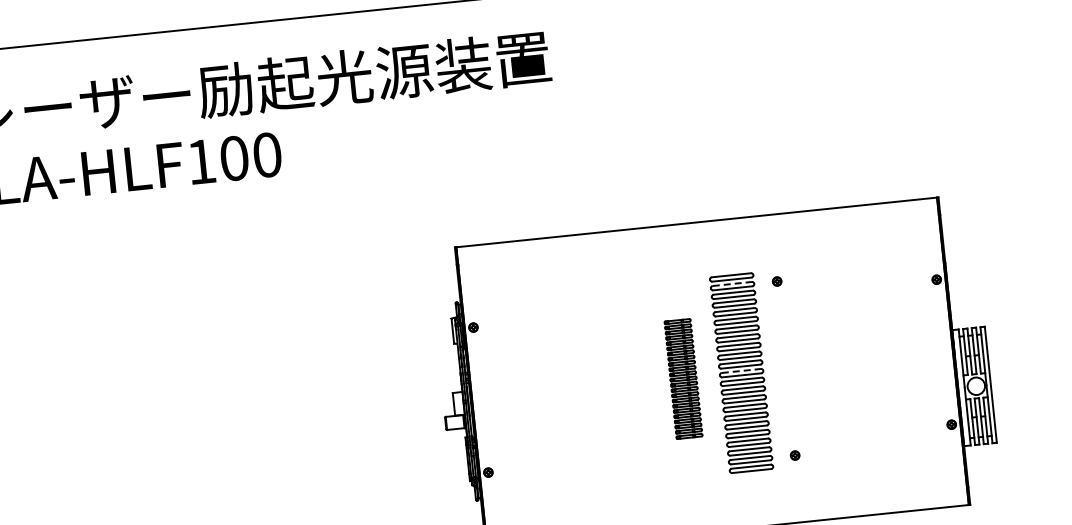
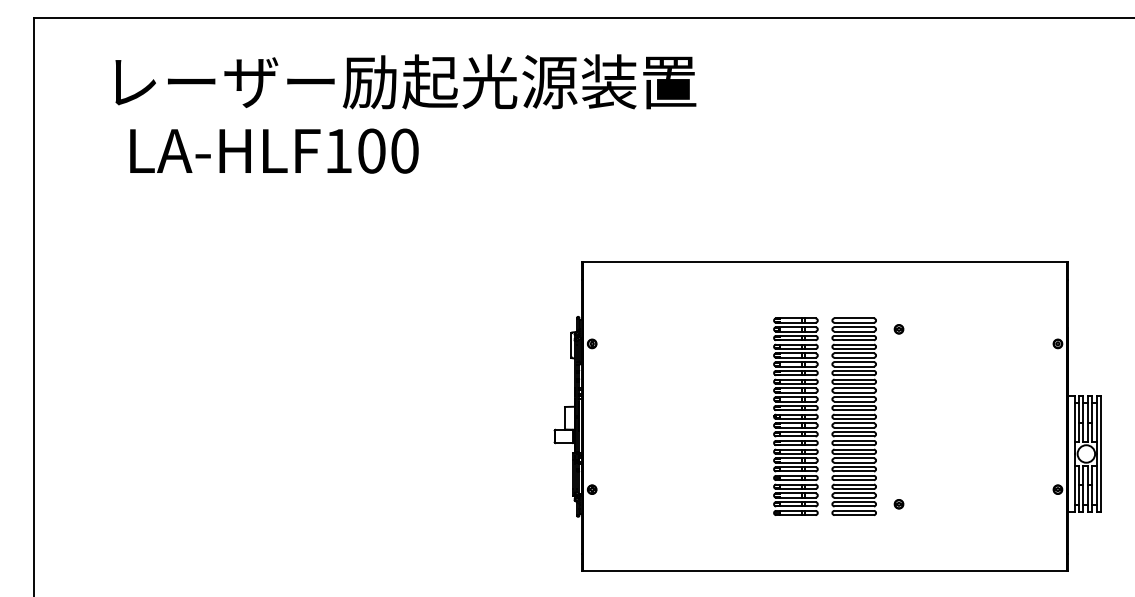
line: (732, 284) -> (854, 327), dashed -> solid
line: (741, 370) -> (854, 414), dashed -> solid
part: (683, 378) -> (795, 416), size x1.67

